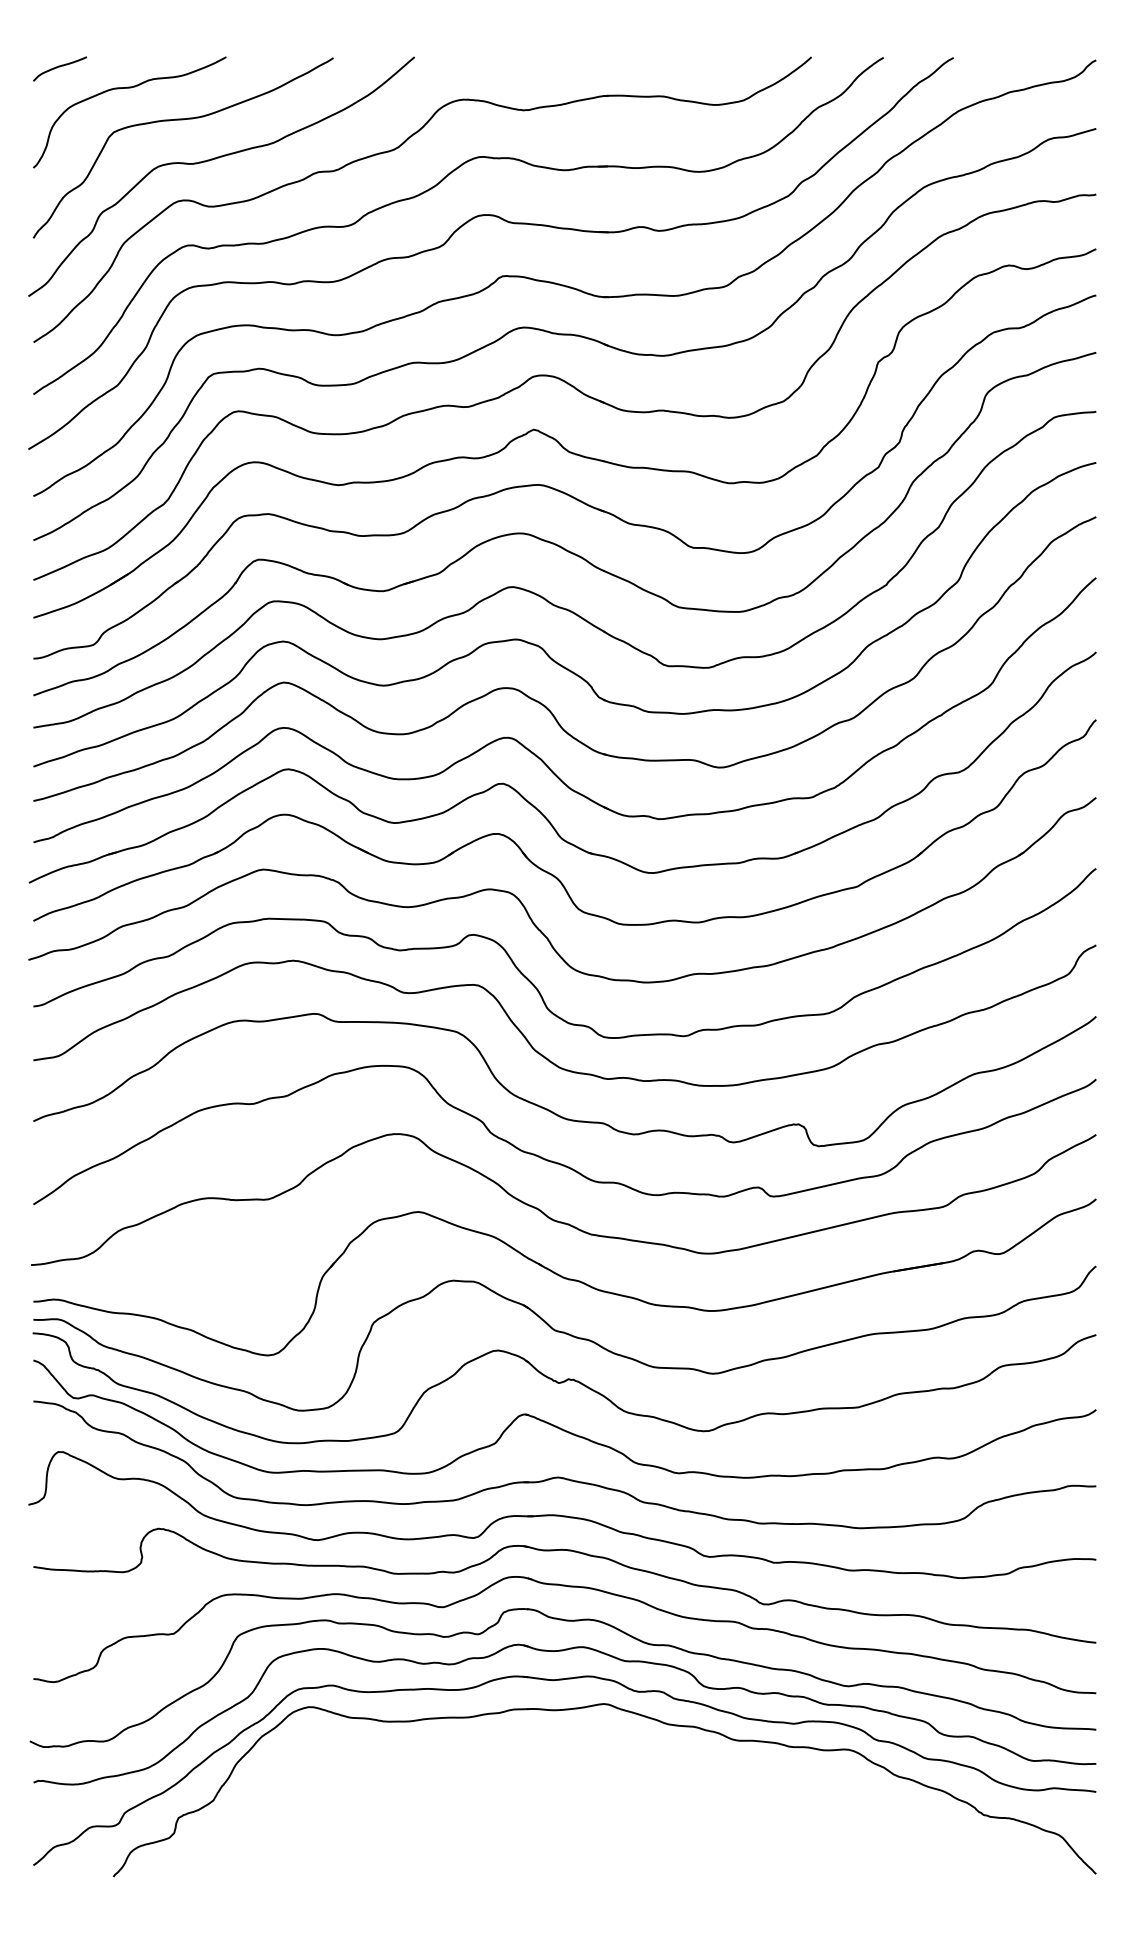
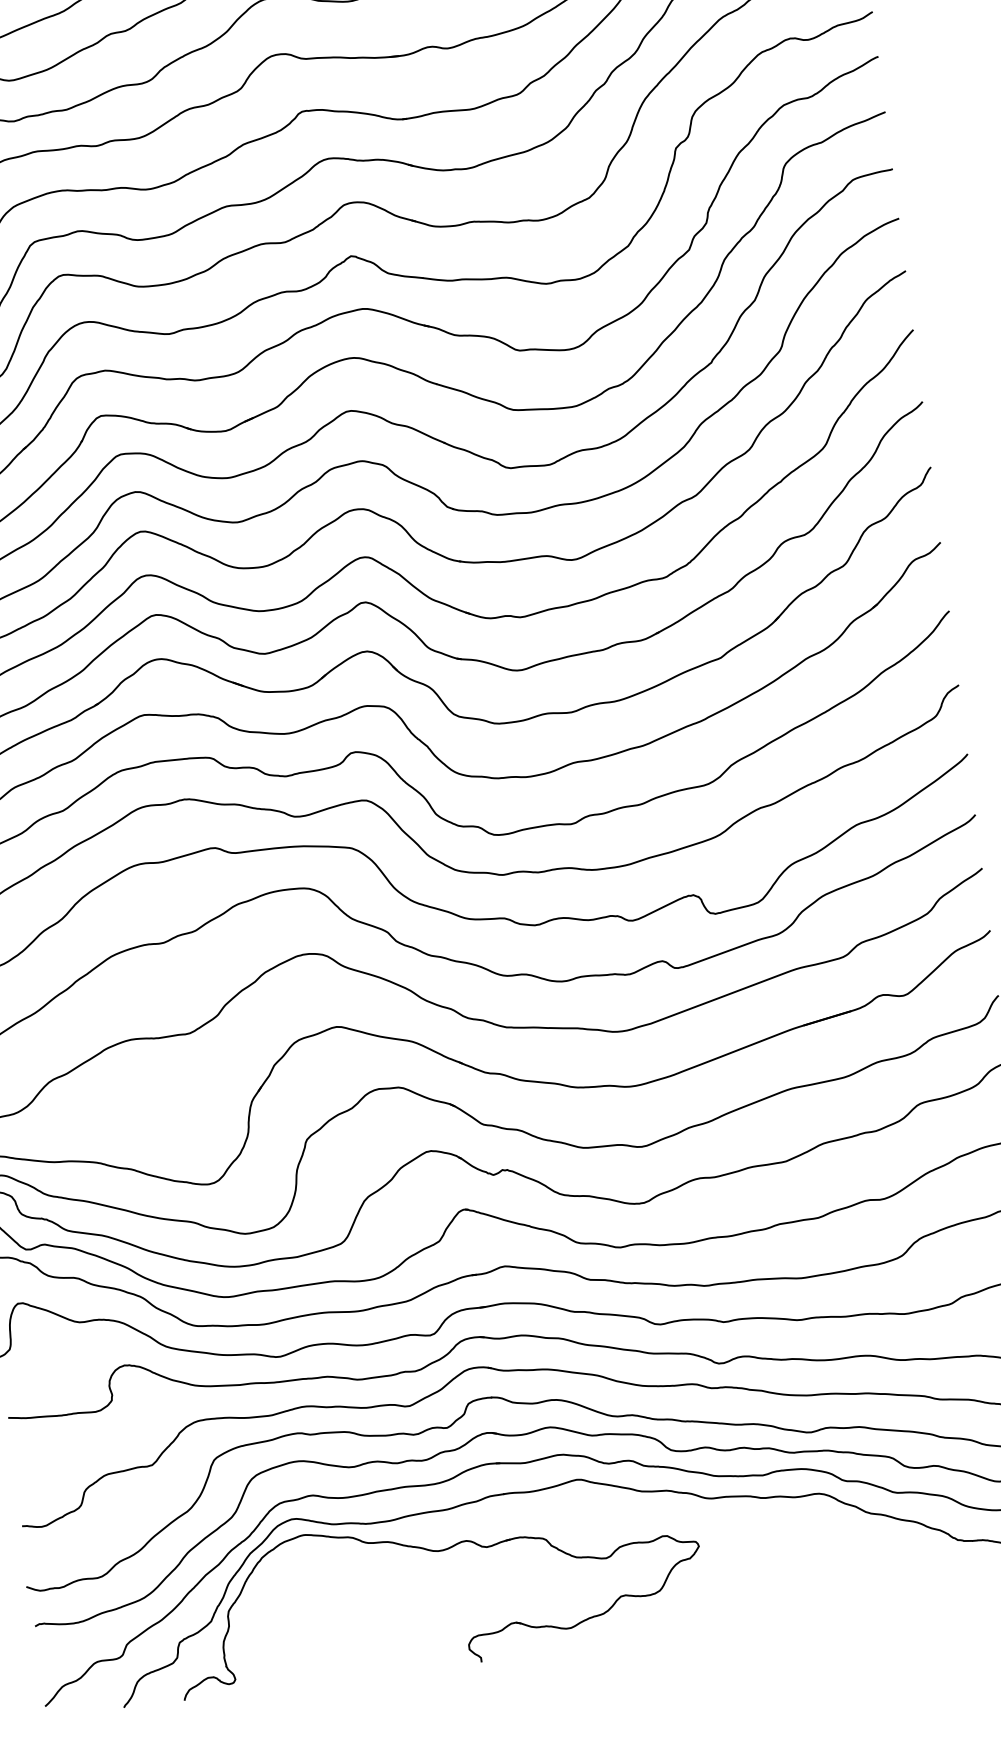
part: (451, 1759) -> (436, 1552), added

